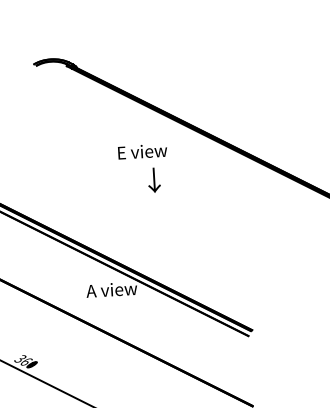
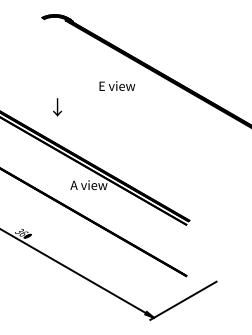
text: (154, 180) -> (57, 107), moved

